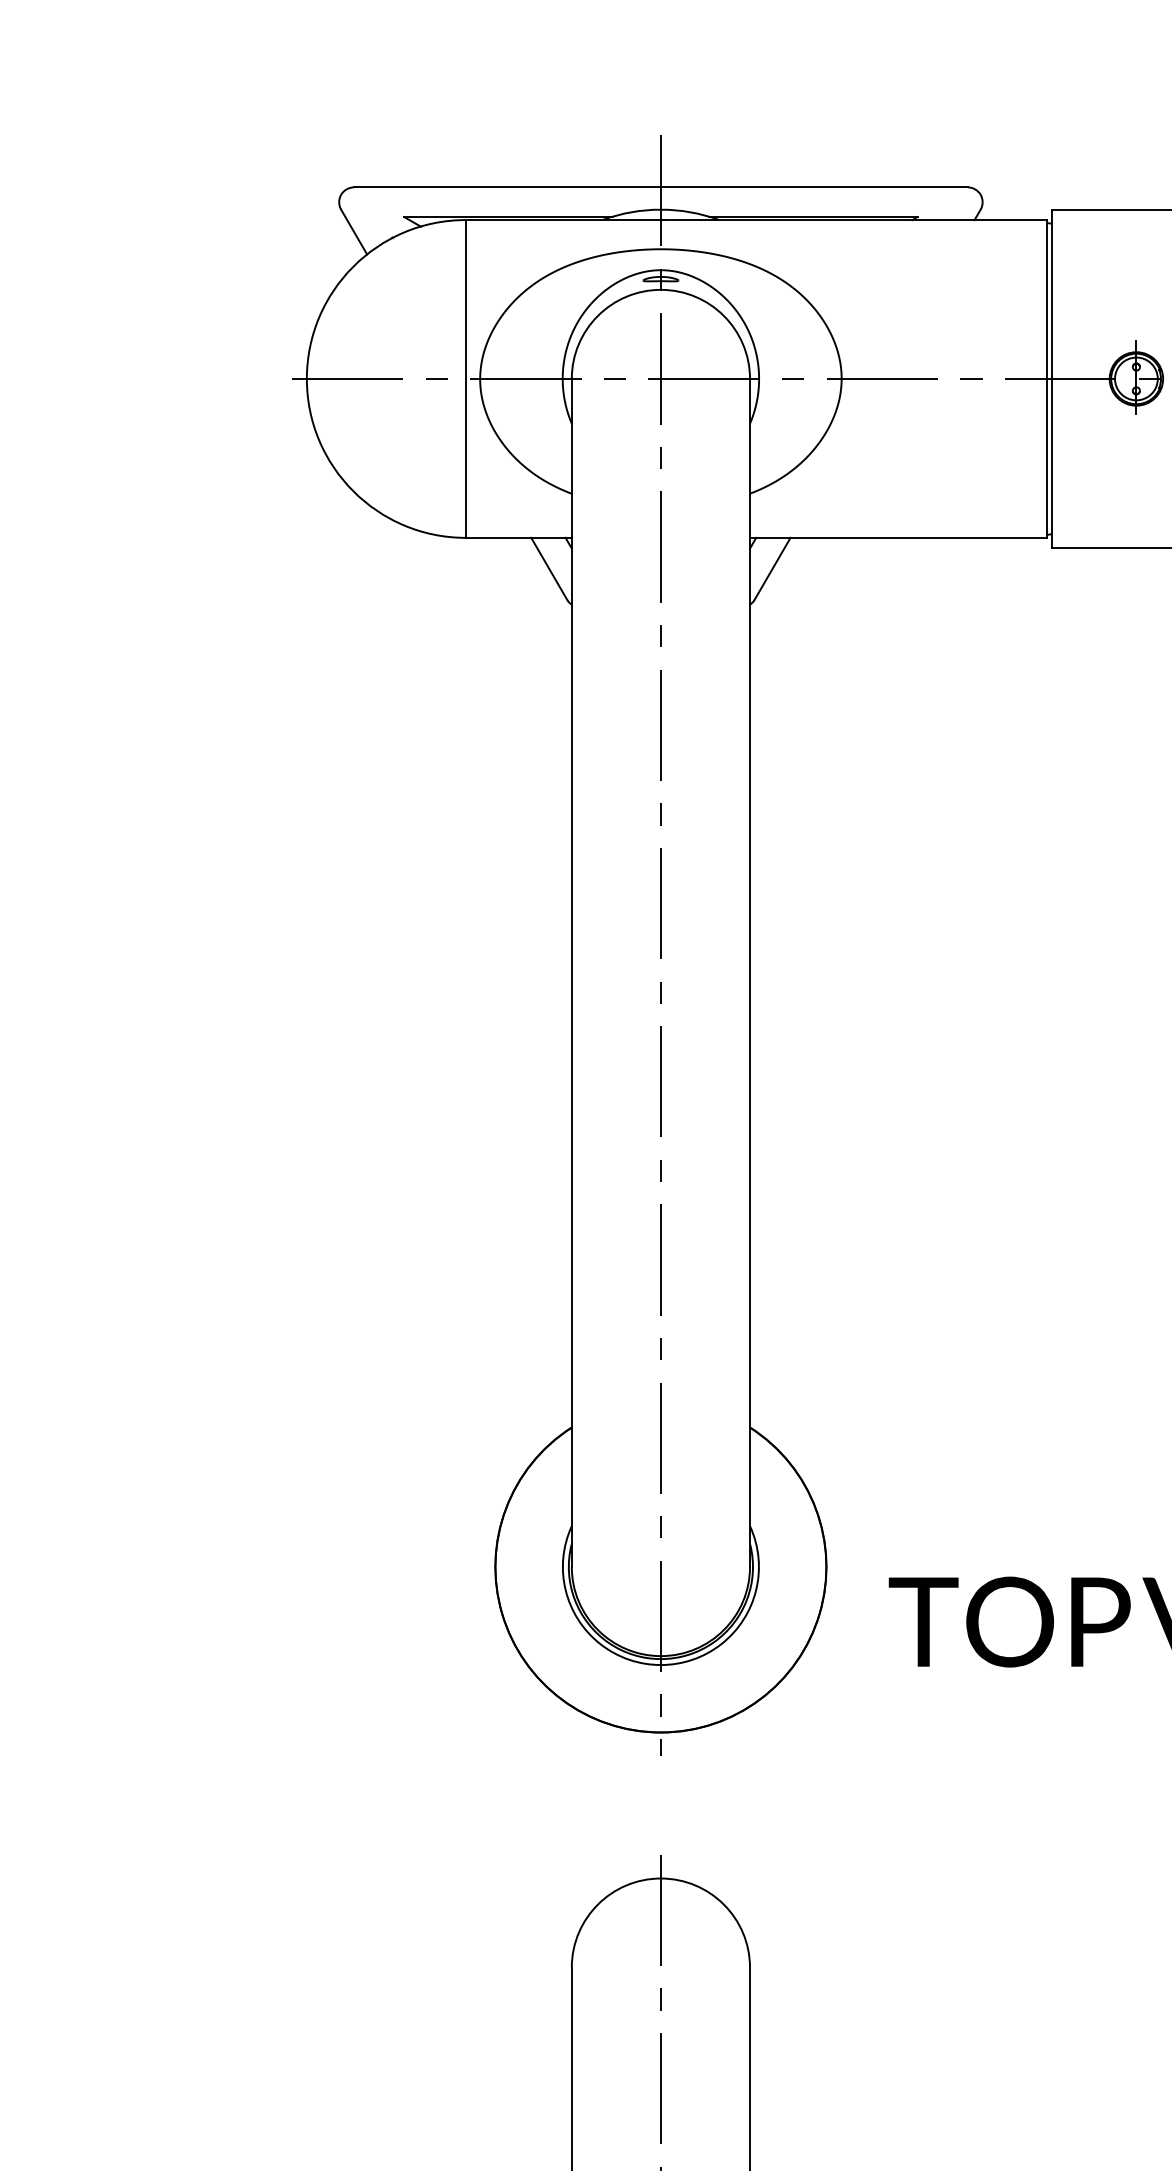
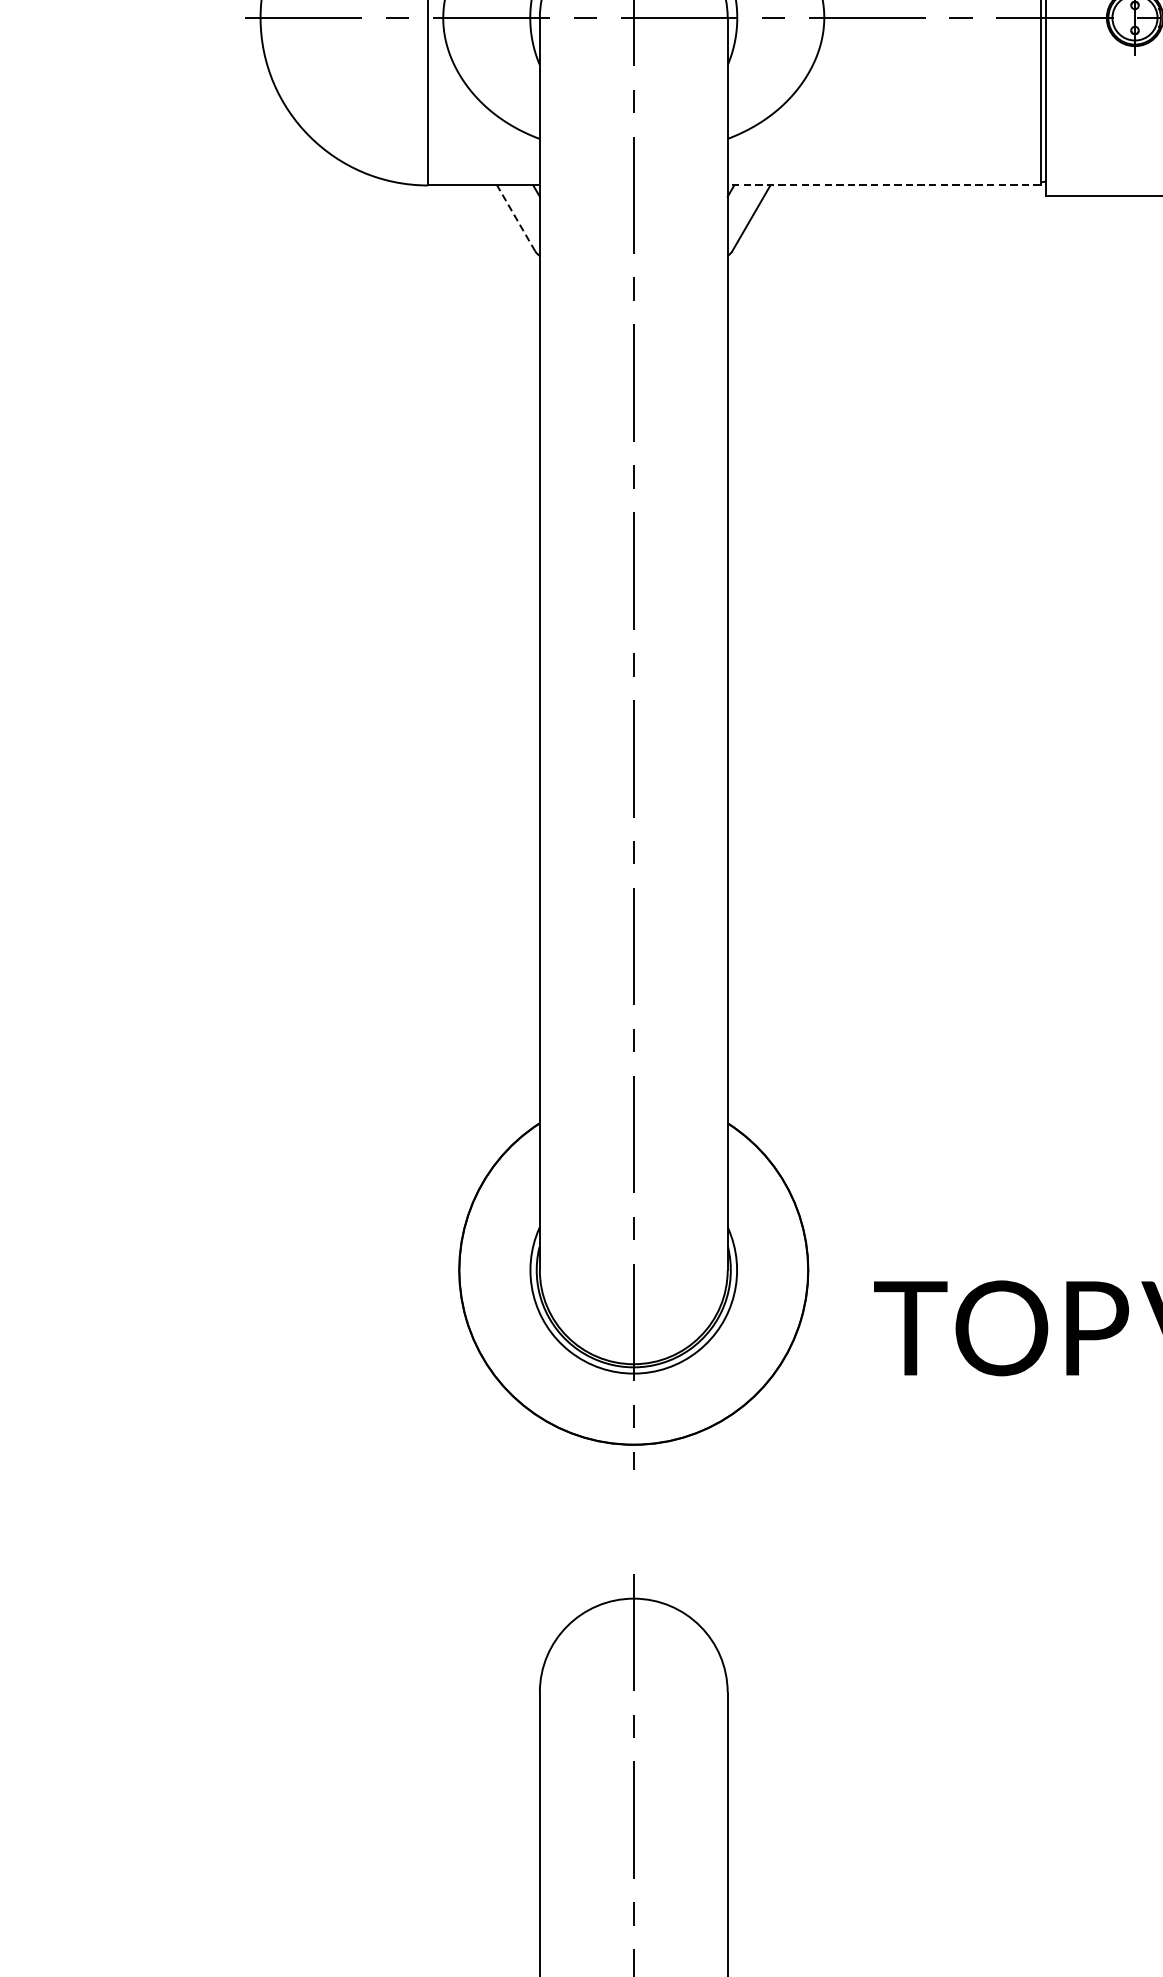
line: (898, 537) -> (884, 185), solid -> dashed
line: (549, 568) -> (516, 217), solid -> dashed

